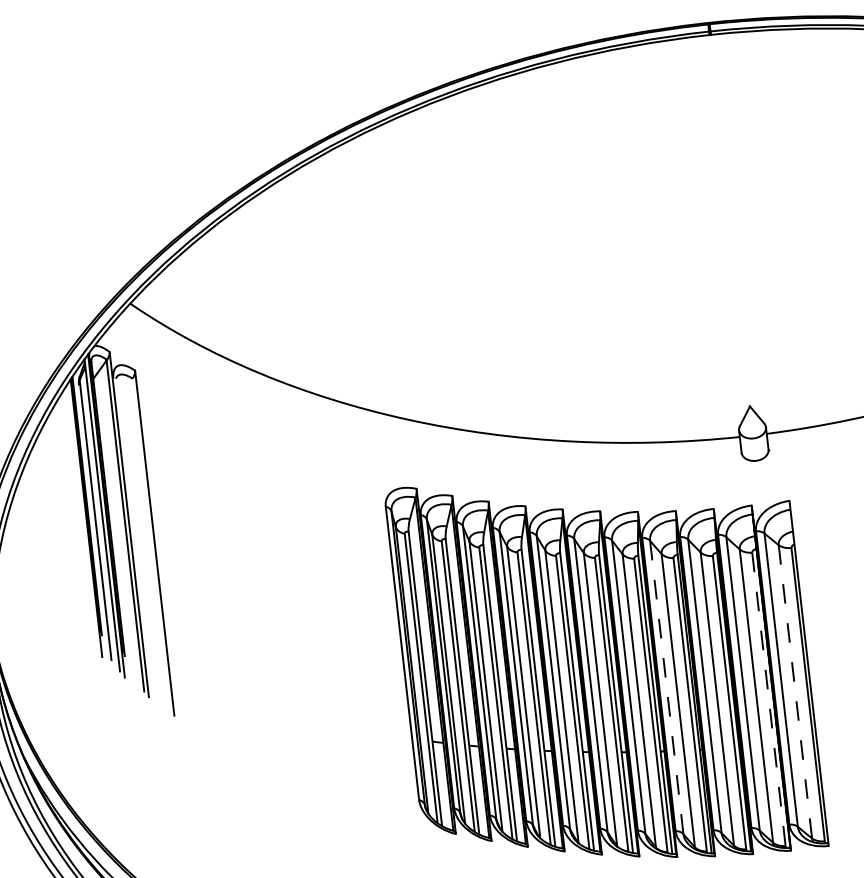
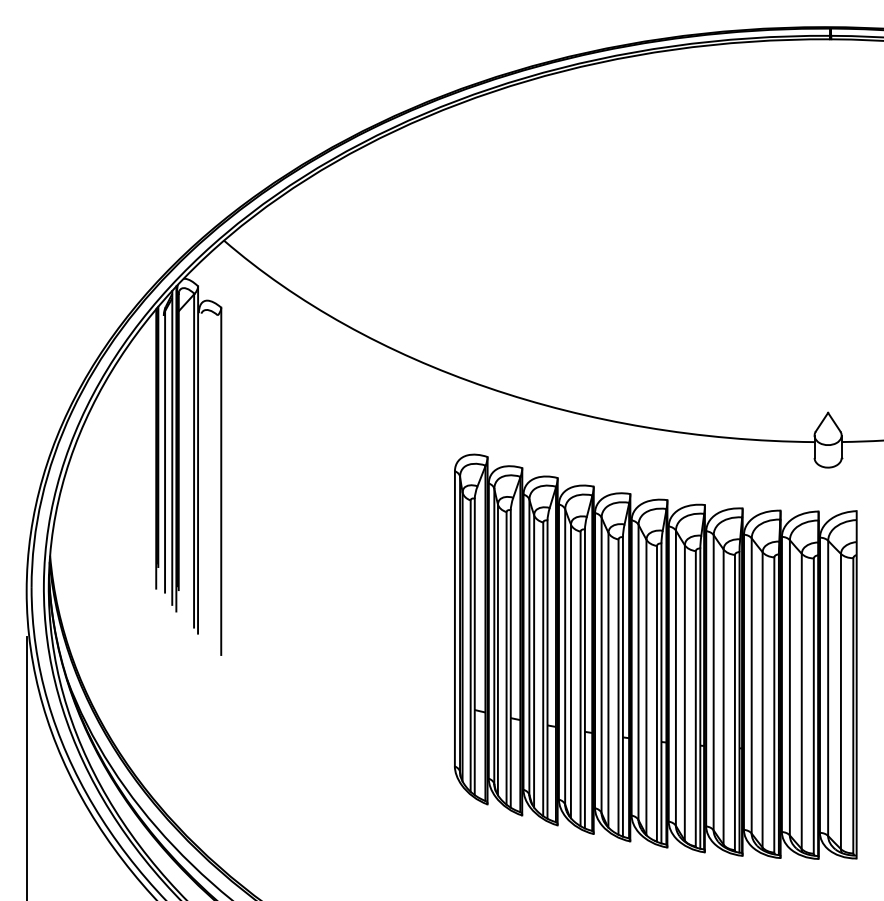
line: (666, 687) -> (713, 682), dashed -> solid
line: (794, 691) -> (840, 701), dashed -> solid
line: (768, 699) -> (813, 706), dashed -> solid

